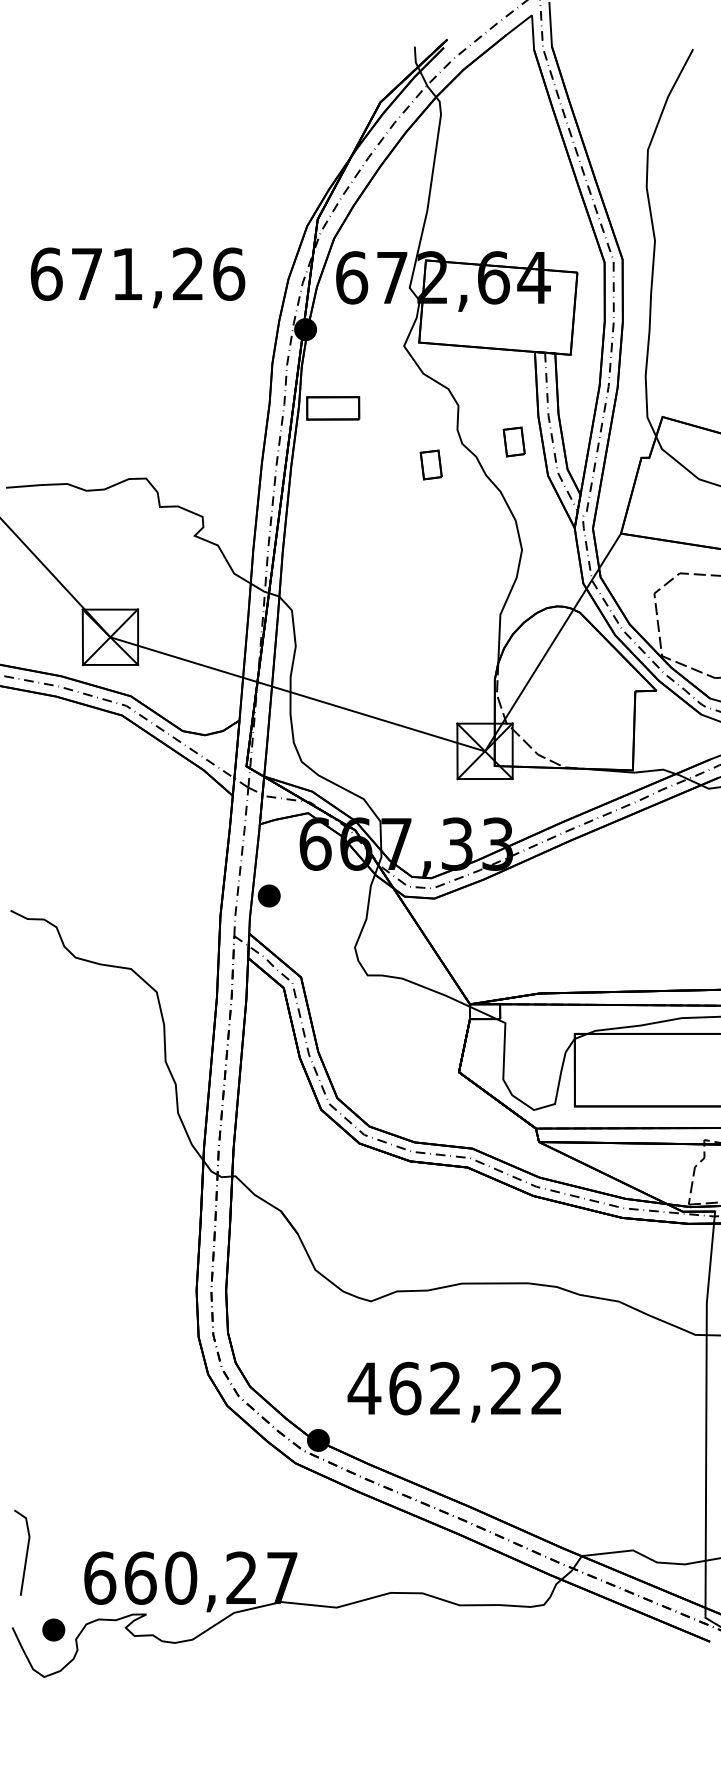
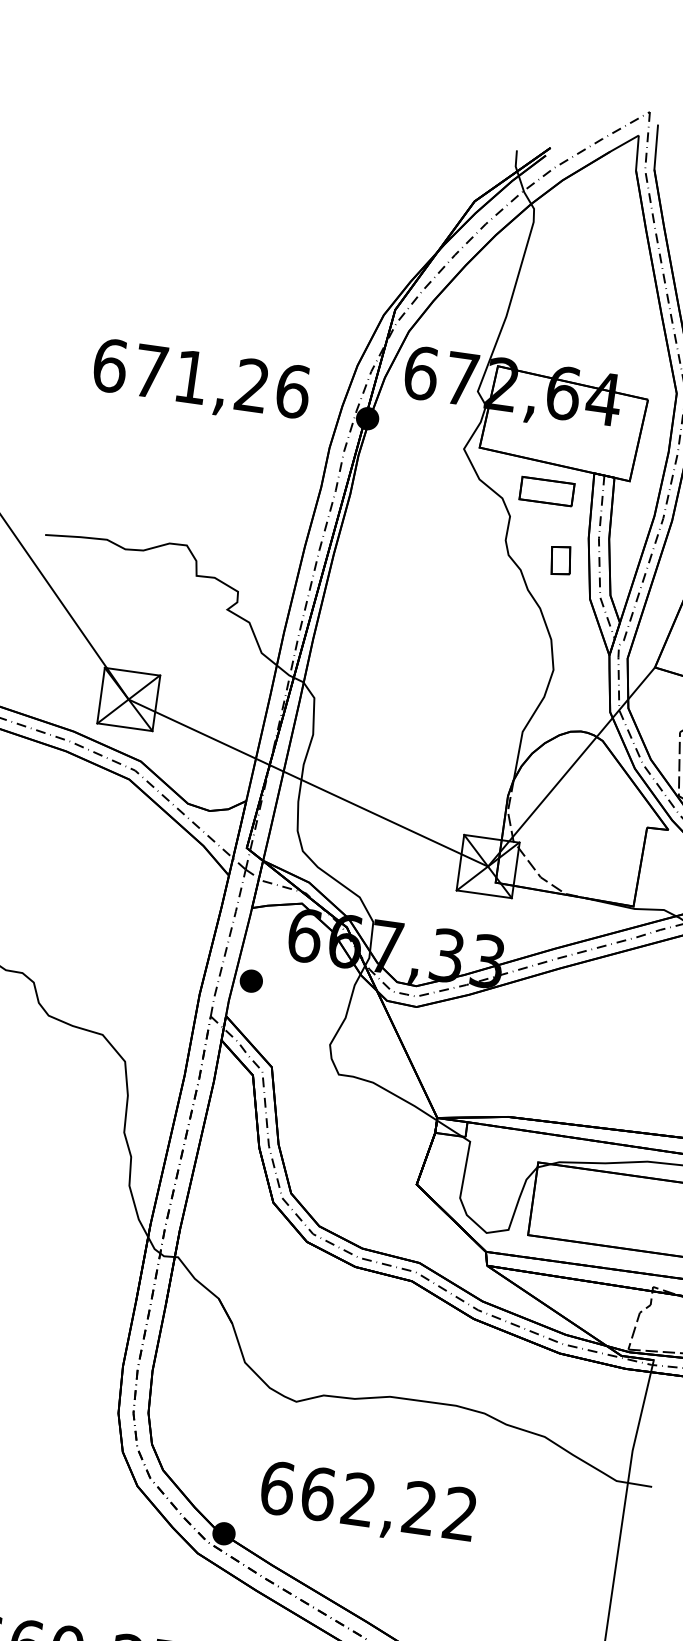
text: (137, 277) -> (200, 381), moved
part: (333, 408) -> (547, 491), moved
part: (430, 464) -> (473, 571), removed
text: (364, 1388) -> (277, 1488), 462,22 -> 662,22

